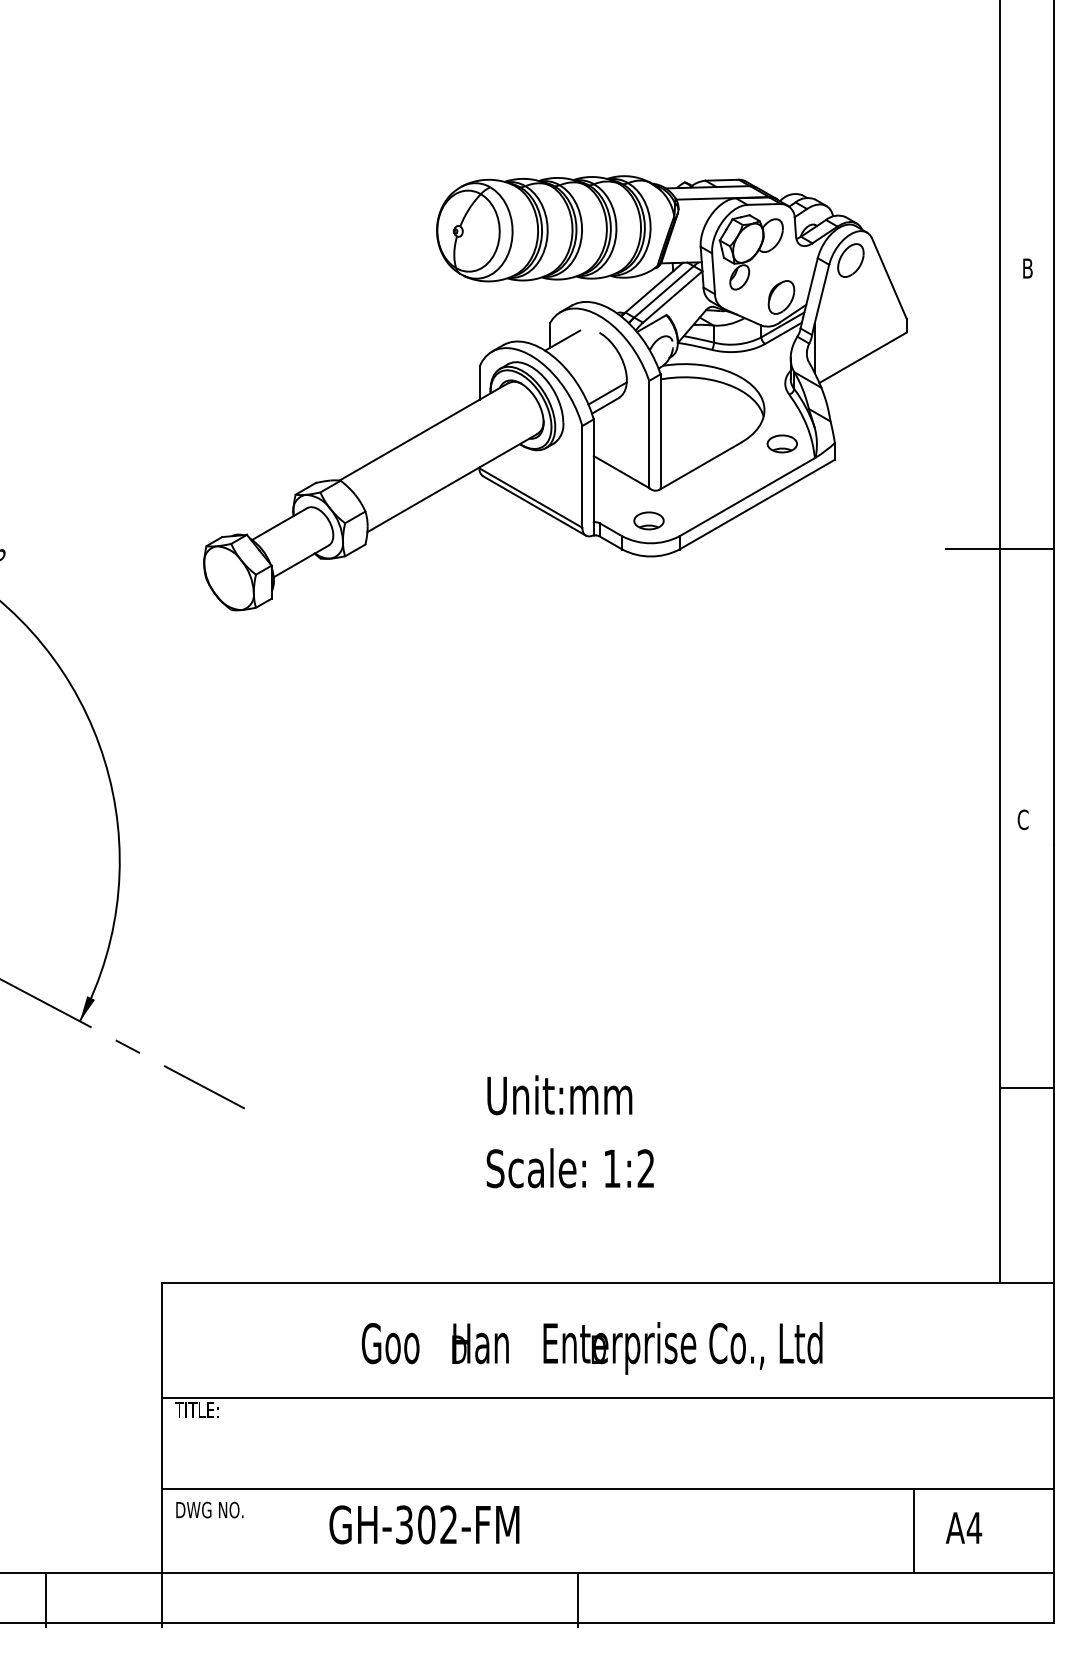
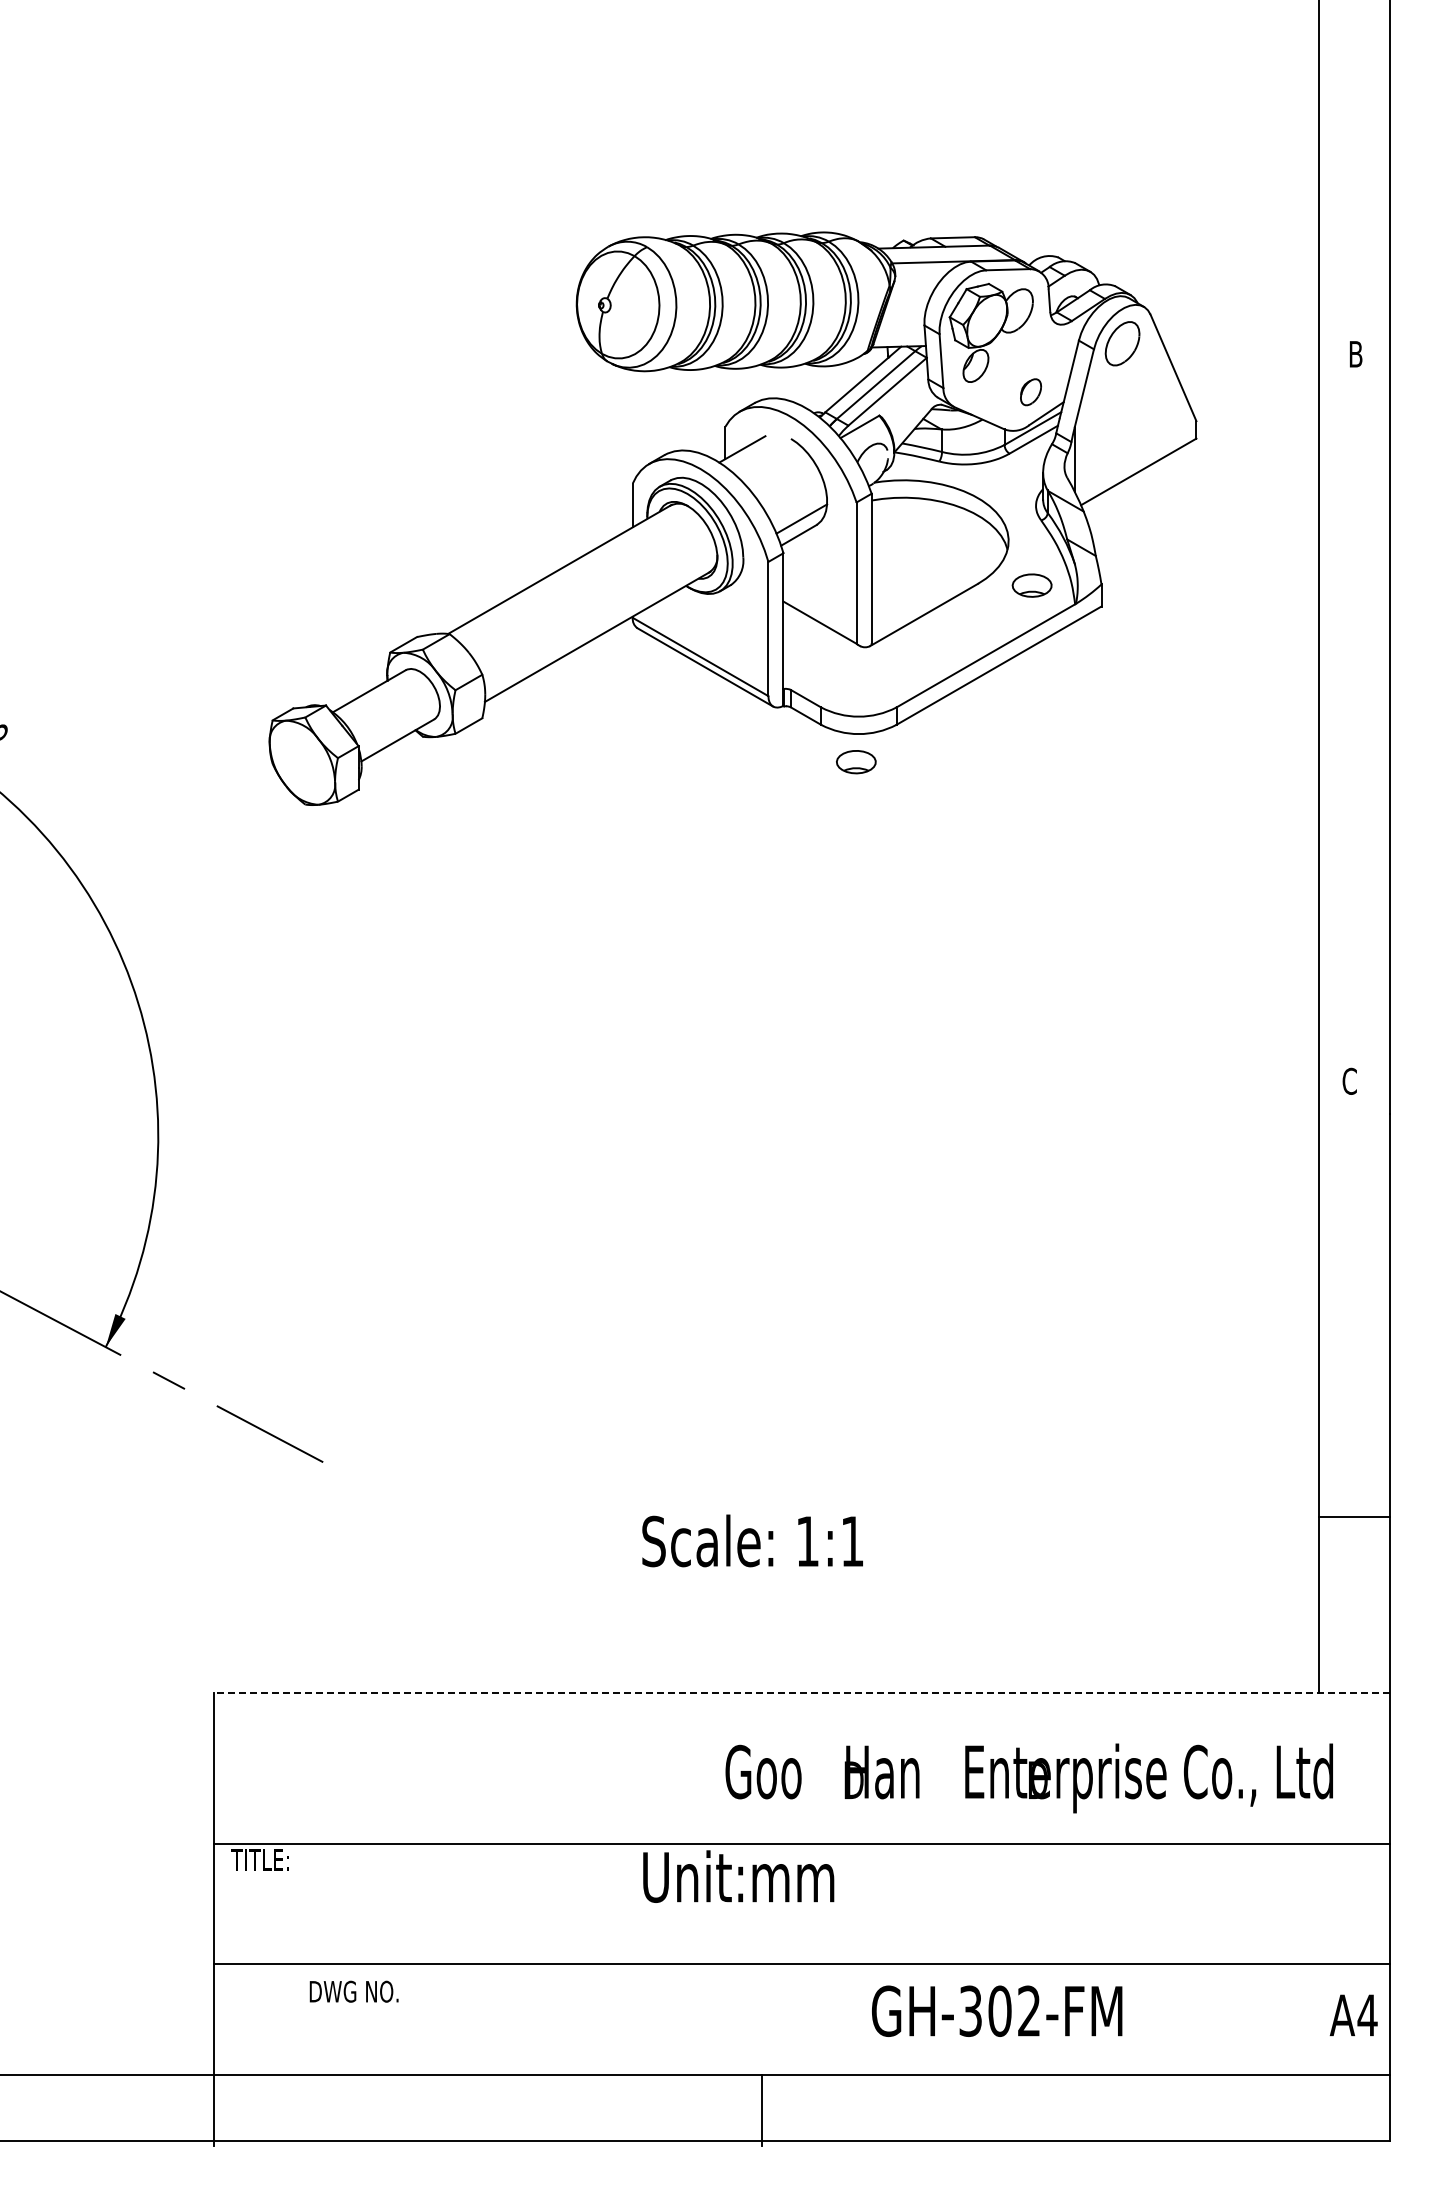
part: (781, 296) -> (1030, 391), size x0.6
part: (649, 521) -> (856, 762), moved
line: (1000, 549) -> (1319, 724), removed
line: (1026, 1088) -> (1354, 1517), moved
text: (559, 1095) -> (738, 1876), moved
text: (645, 1167) -> (851, 1540), 1:2 -> 1:1
line: (607, 1283) -> (801, 1692), solid -> dashed
text: (591, 1348) -> (1028, 1778), moved
text: (209, 1509) -> (353, 1991), moved
text: (424, 1524) -> (997, 2010), moved
text: (963, 1527) -> (1353, 2014), moved
line: (913, 1531) -> (1205, 2019), removed
line: (46, 1599) -> (61, 2109), removed

